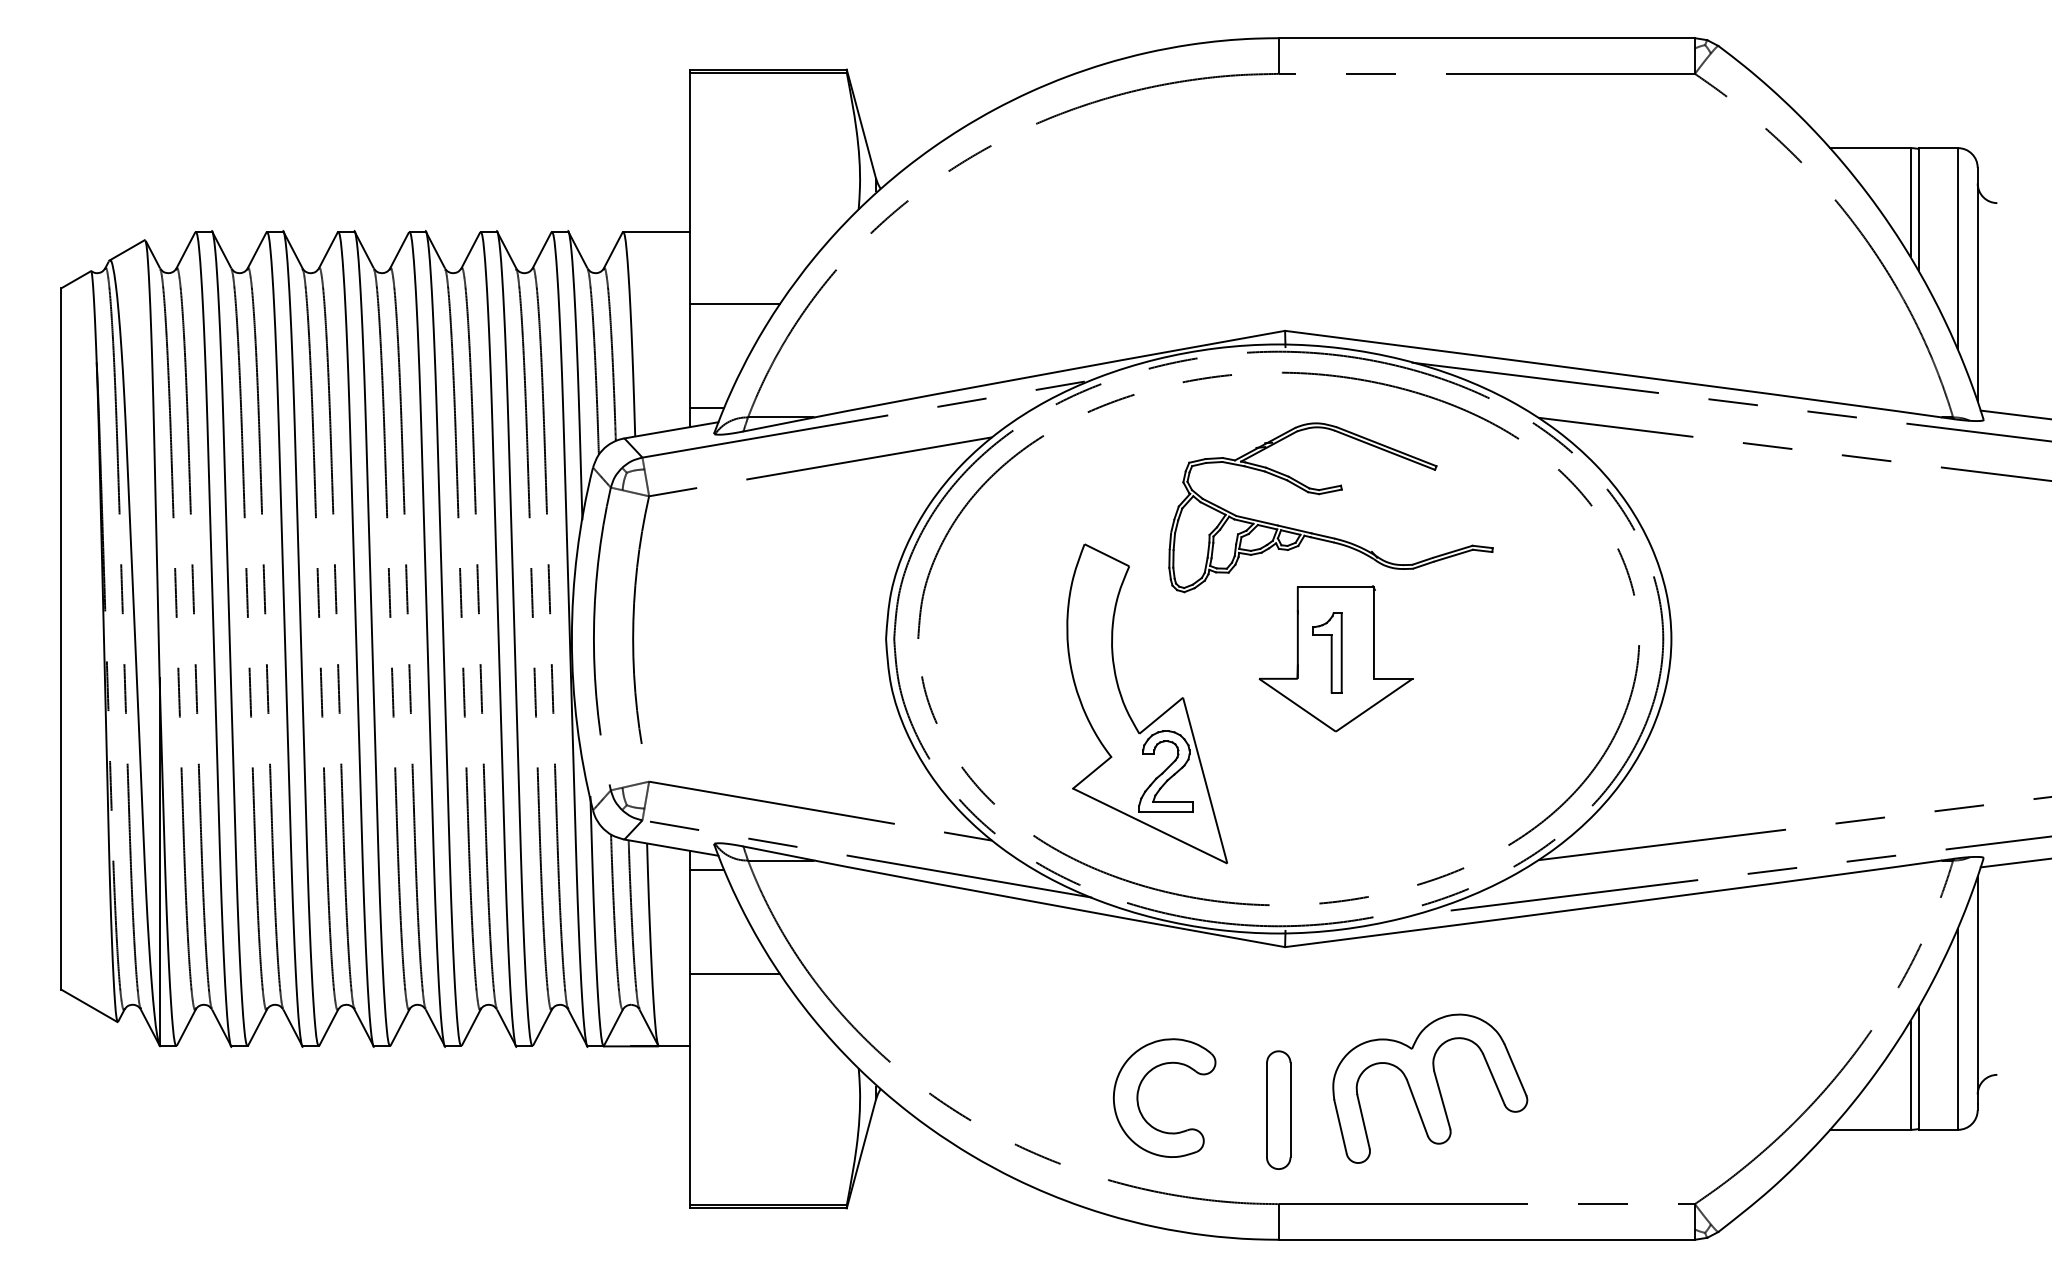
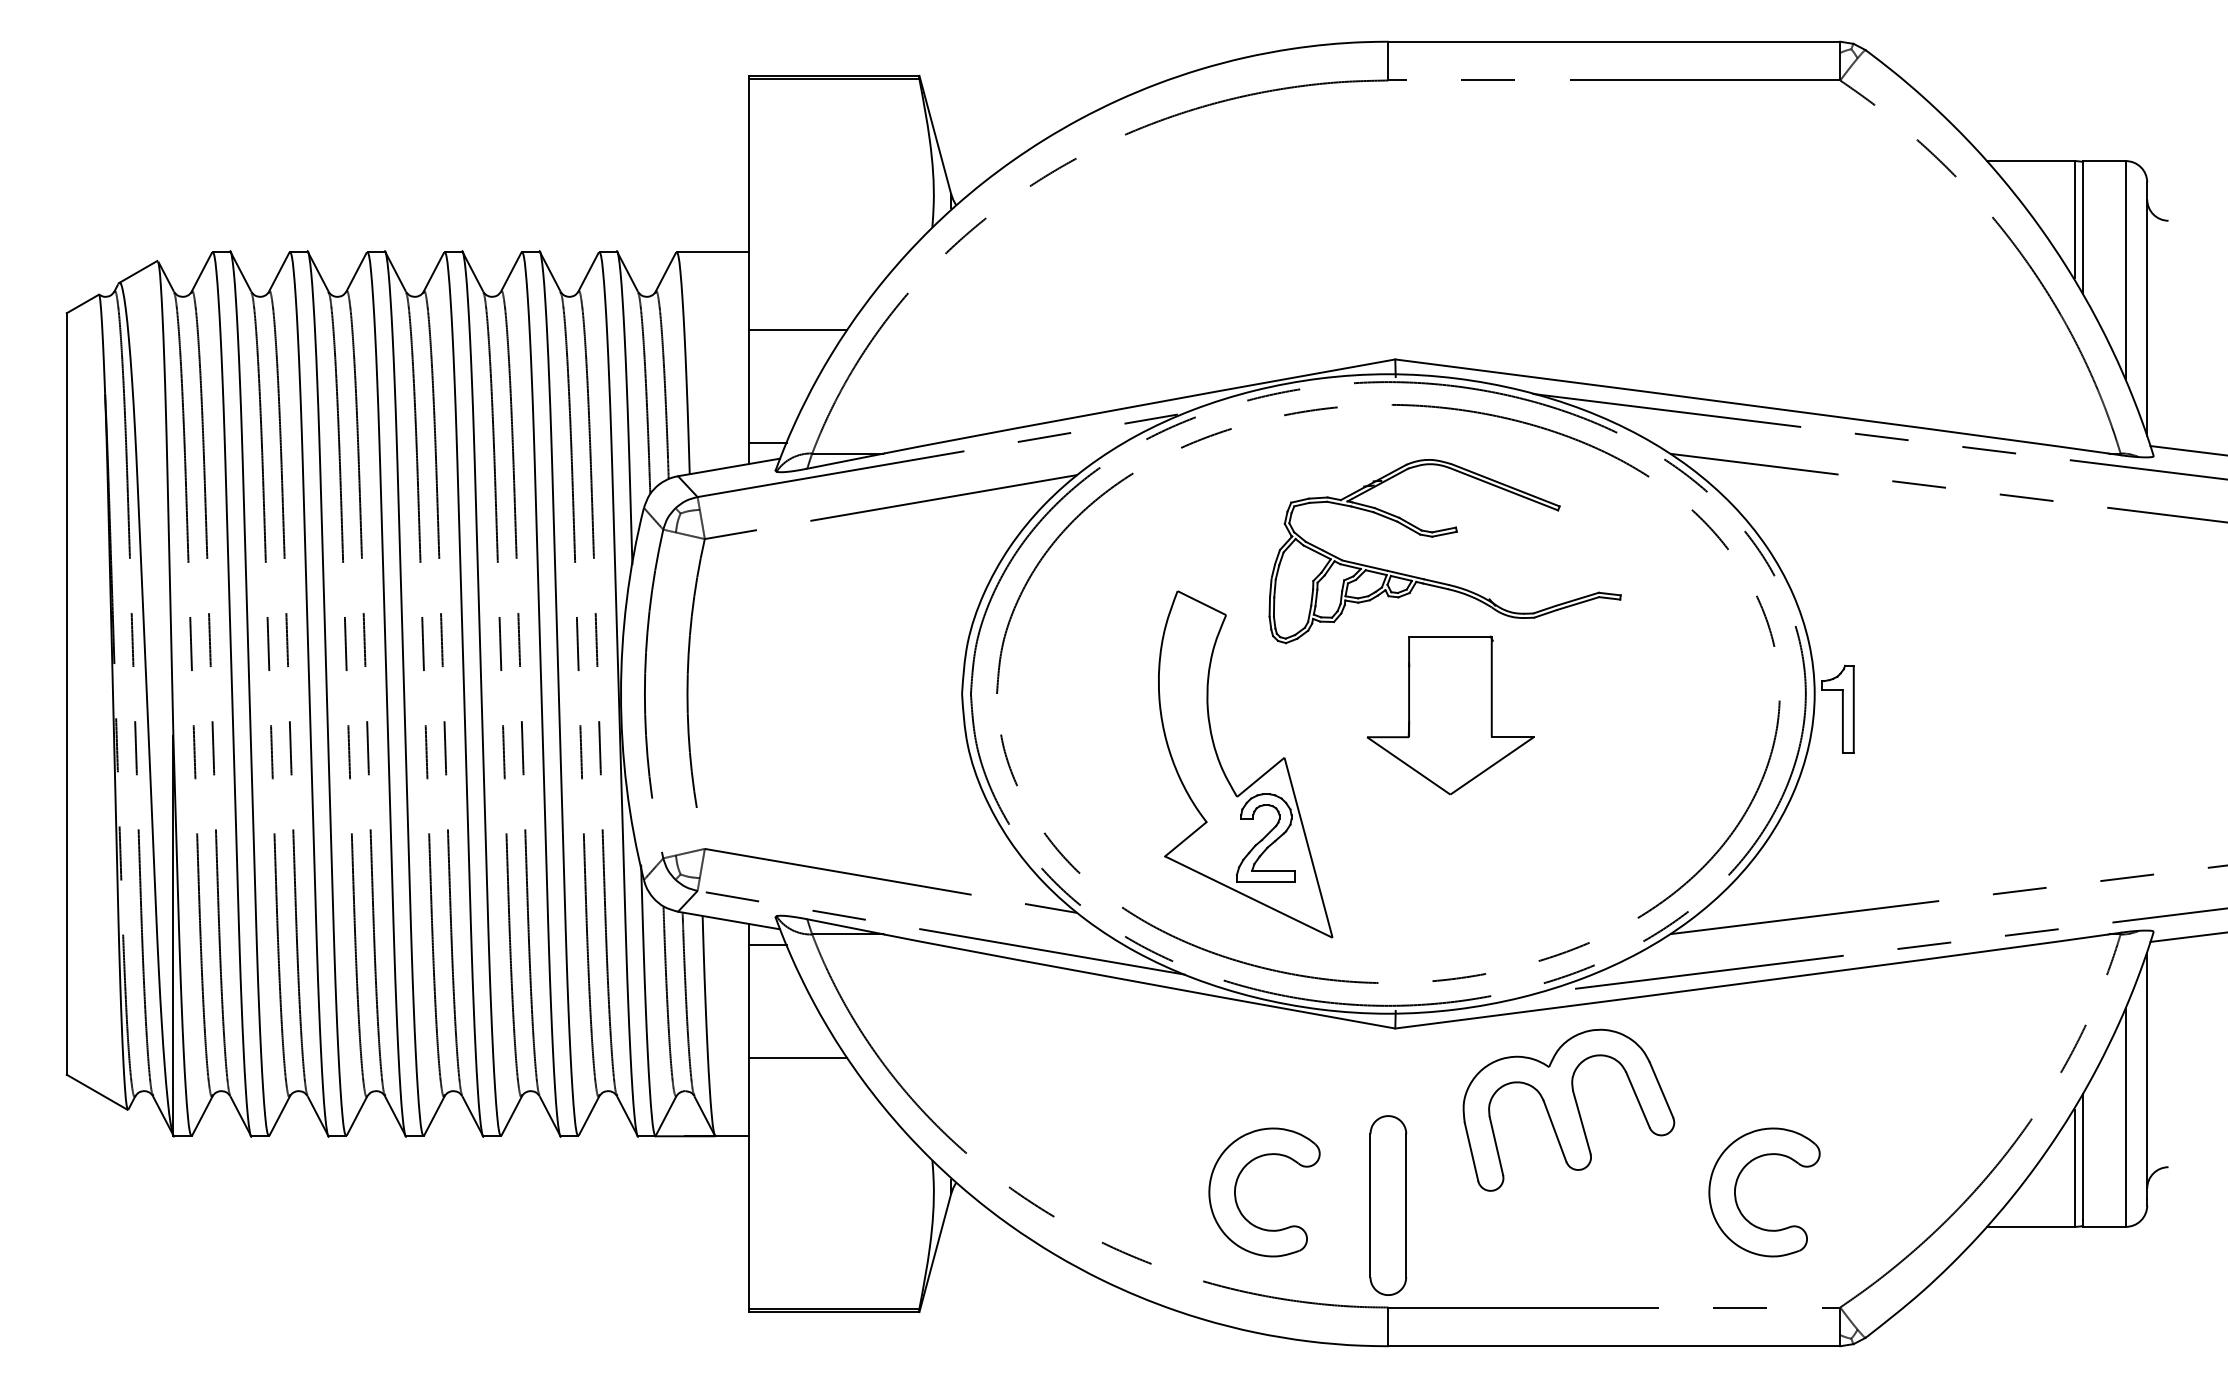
part: (1326, 652) -> (1837, 708), moved
part: (1429, 1088) -> (1568, 1109), moved
part: (1599, 1100) -> (1736, 1195), added
part: (1278, 1110) -> (1388, 1205), size x1.4

